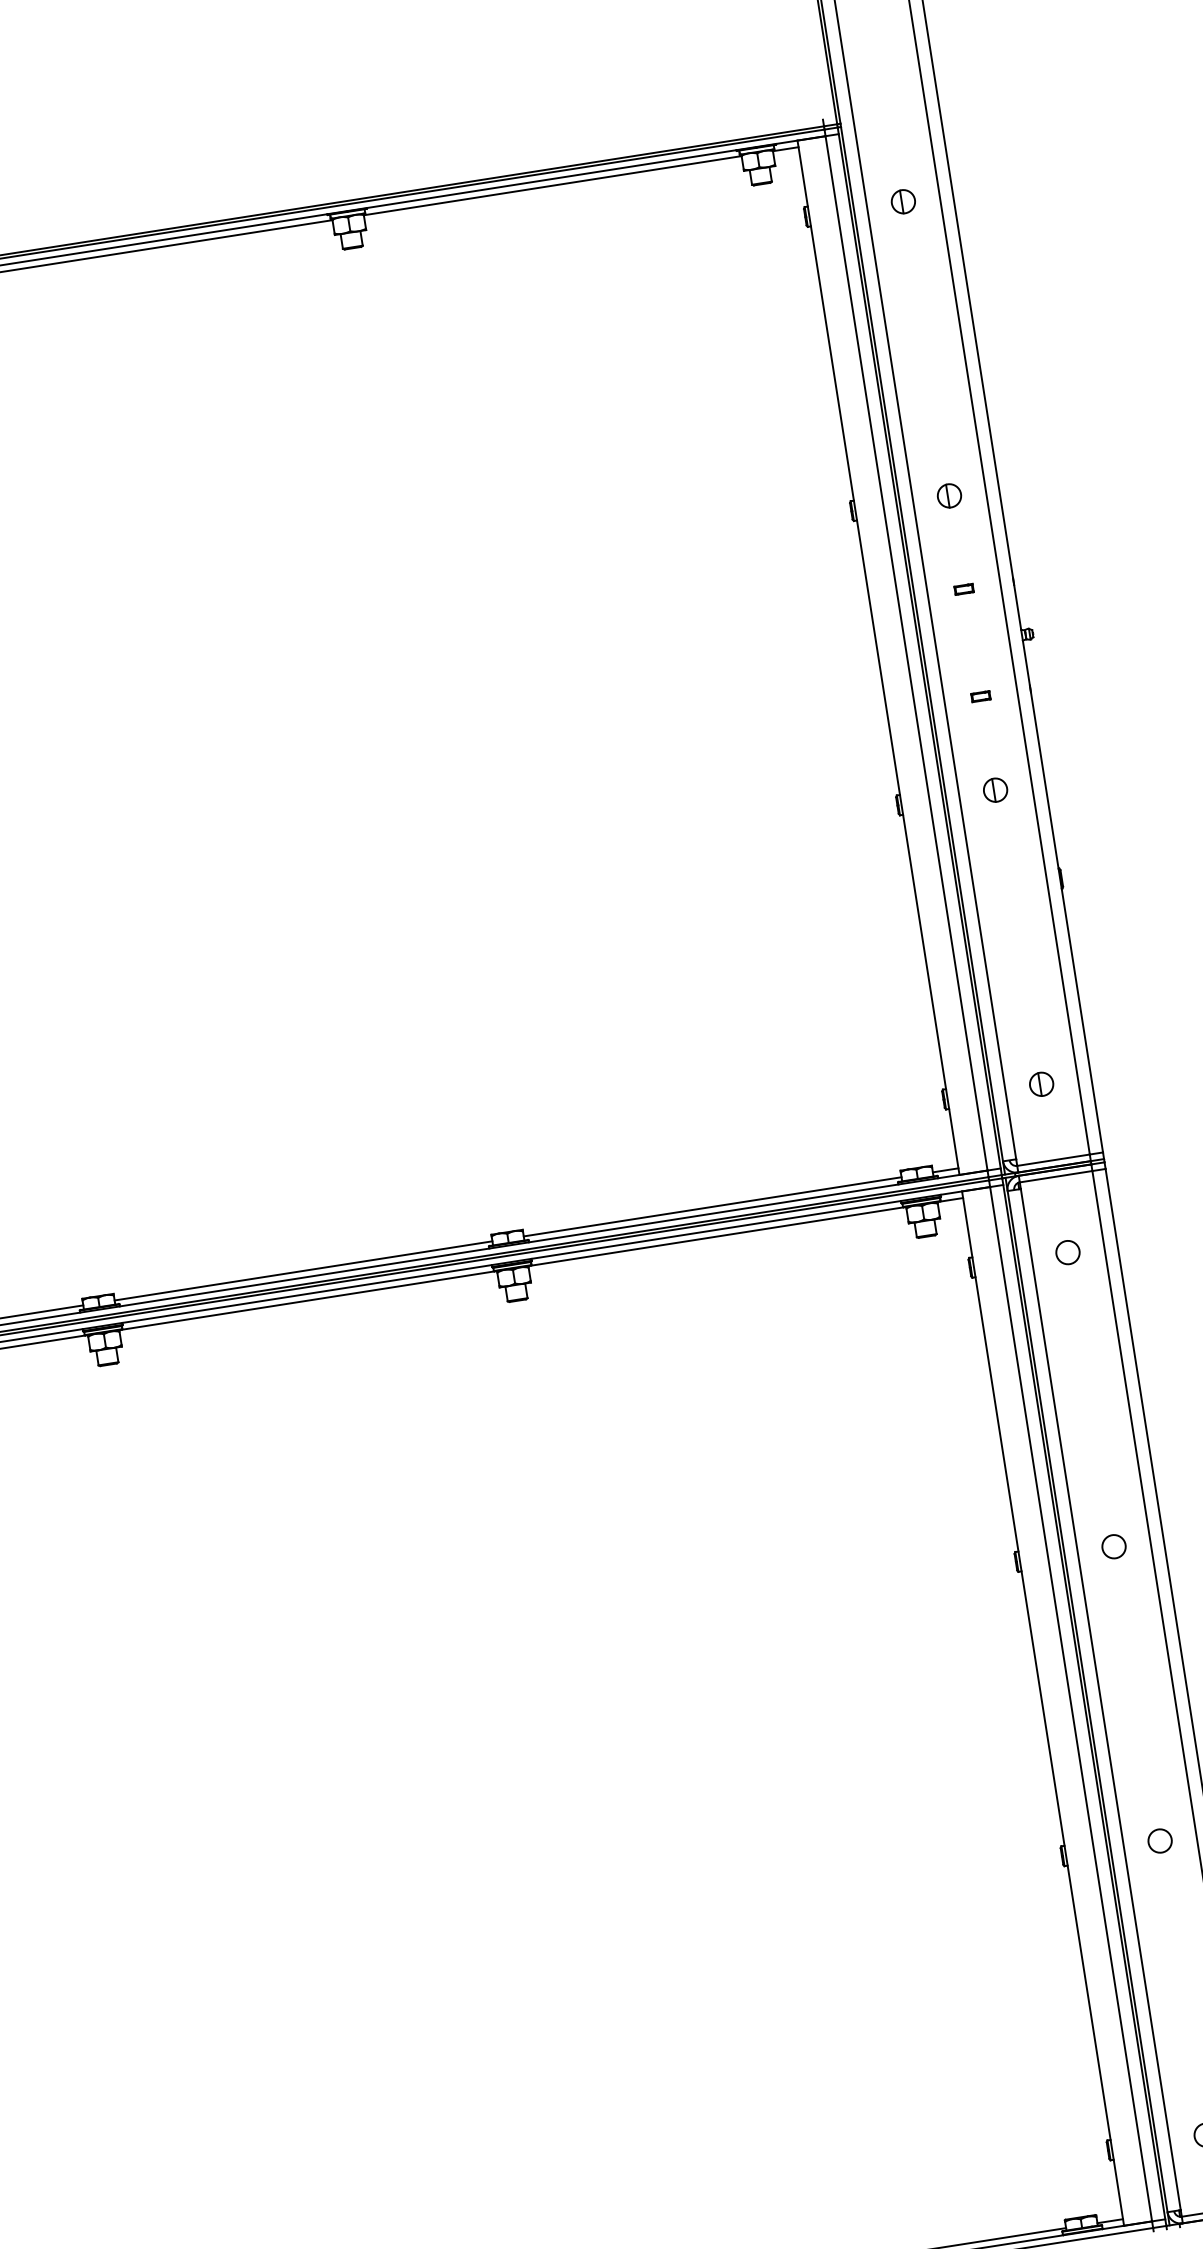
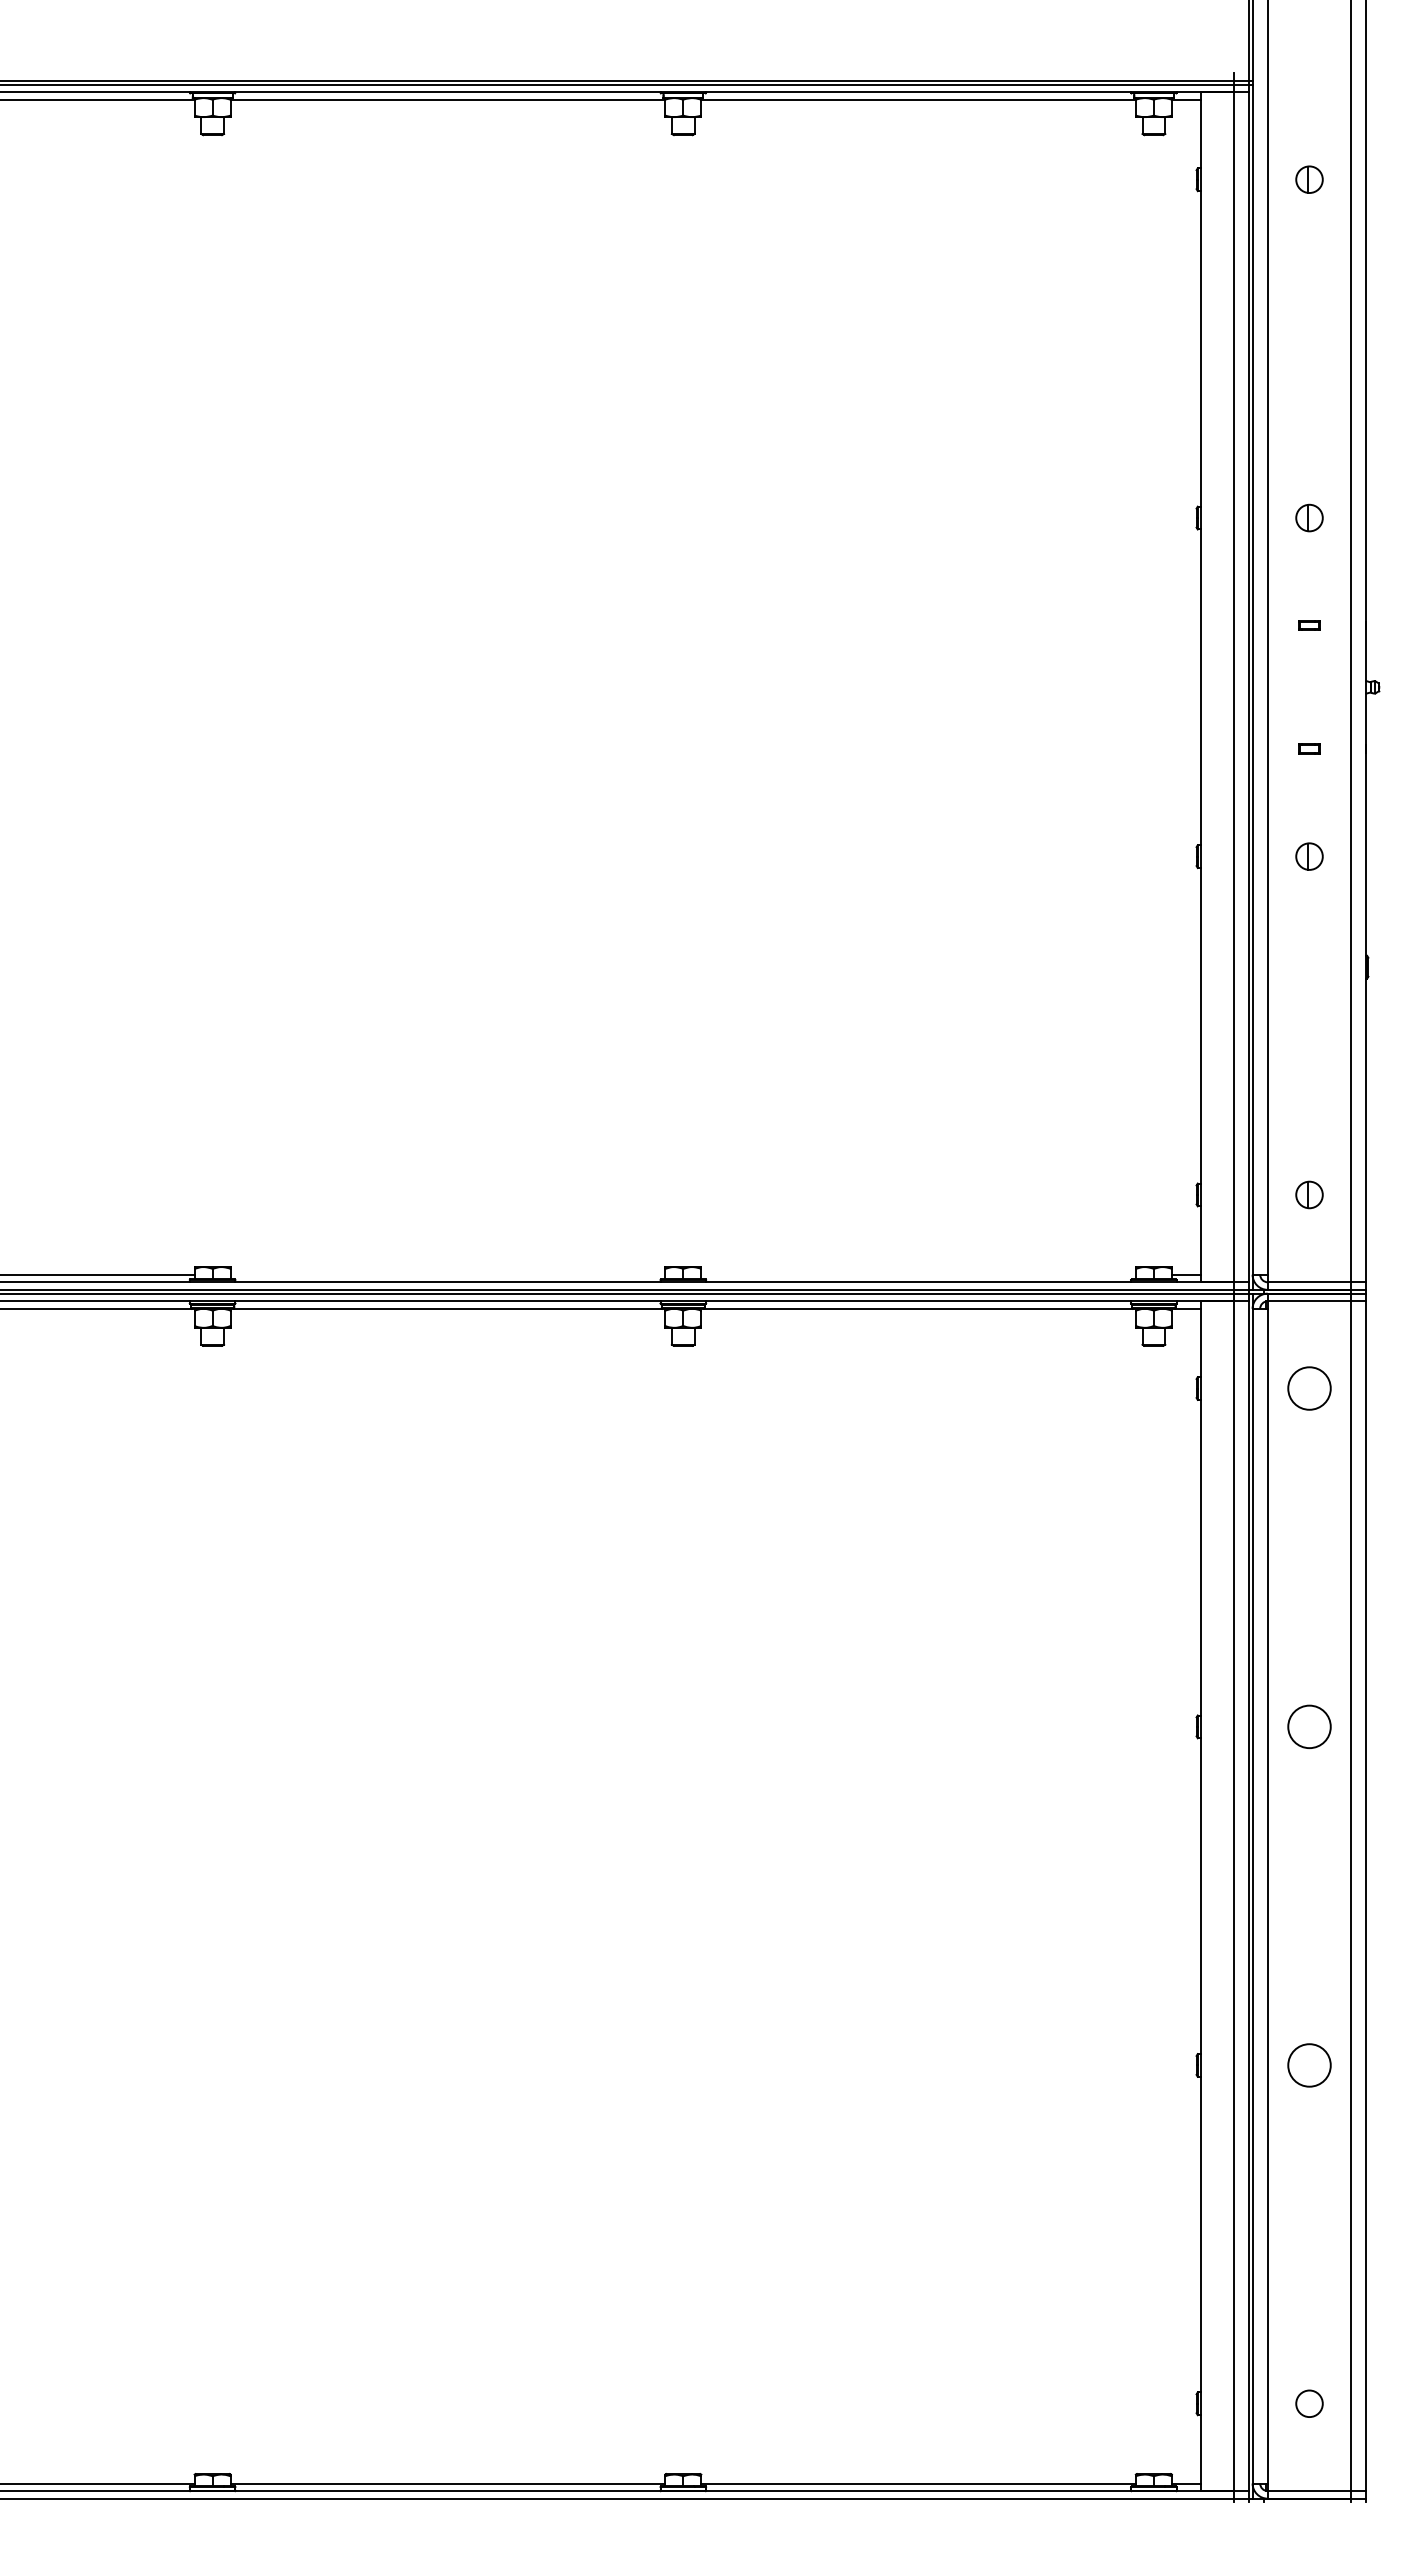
line: (712, 1206) -> (918, 1274), removed
circle: (1067, 1252) -> (1309, 1388), size x1.6
line: (303, 1270) -> (447, 1274), removed
circle: (1113, 1546) -> (1309, 1726), size x1.6
circle: (1160, 1841) -> (1309, 2065), size x1.6

